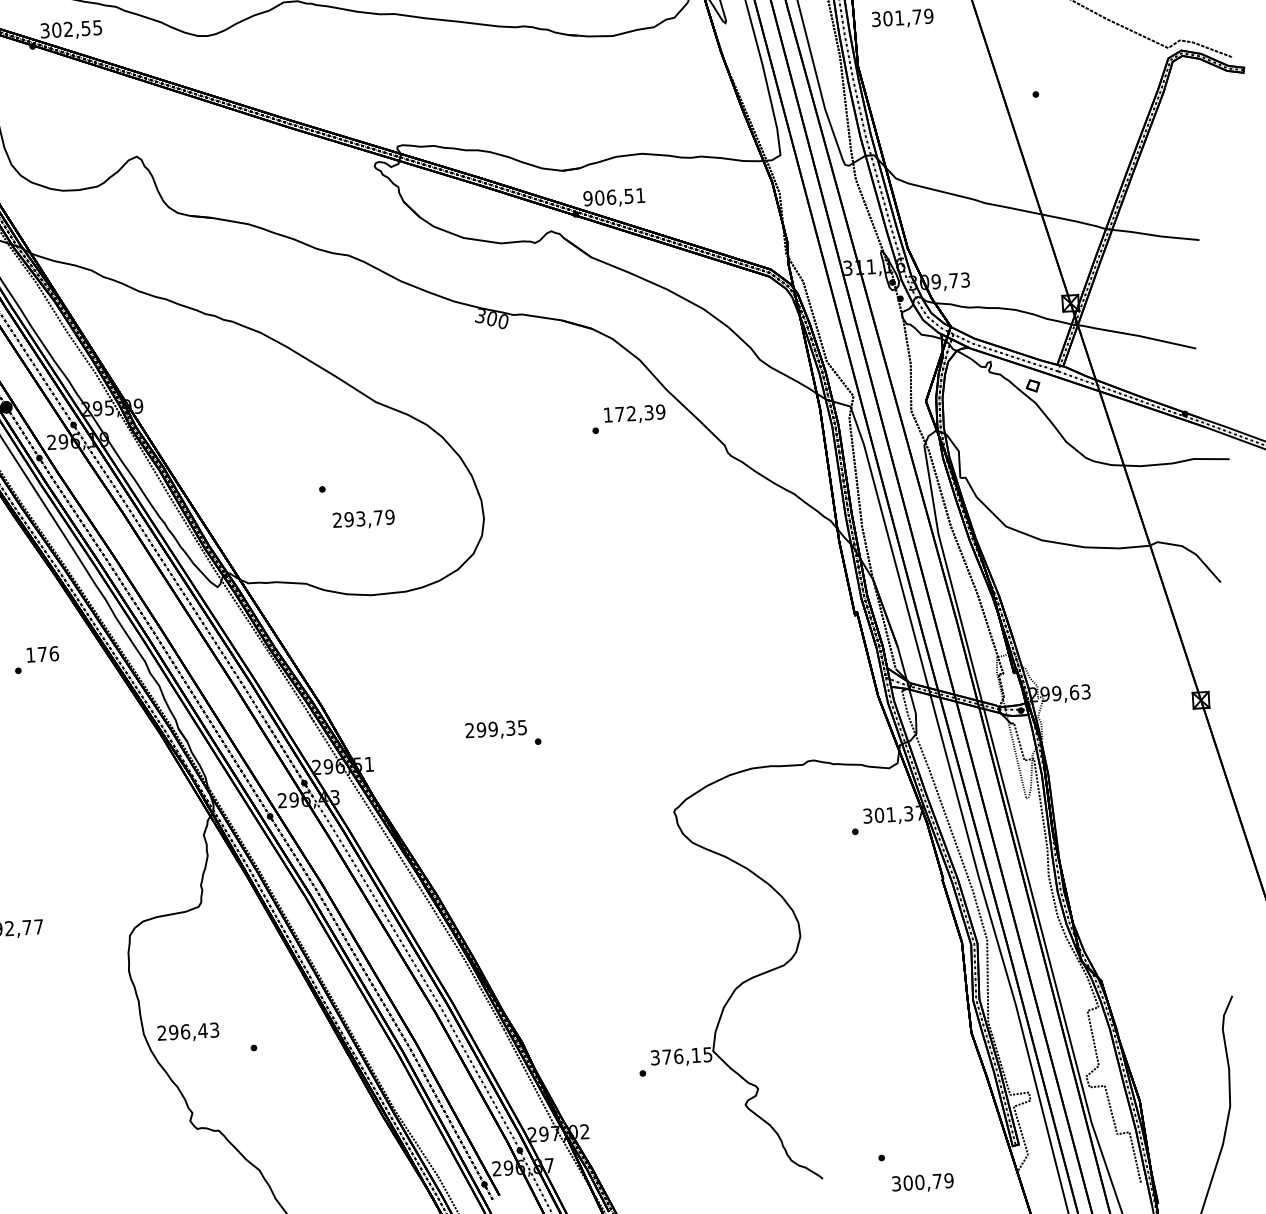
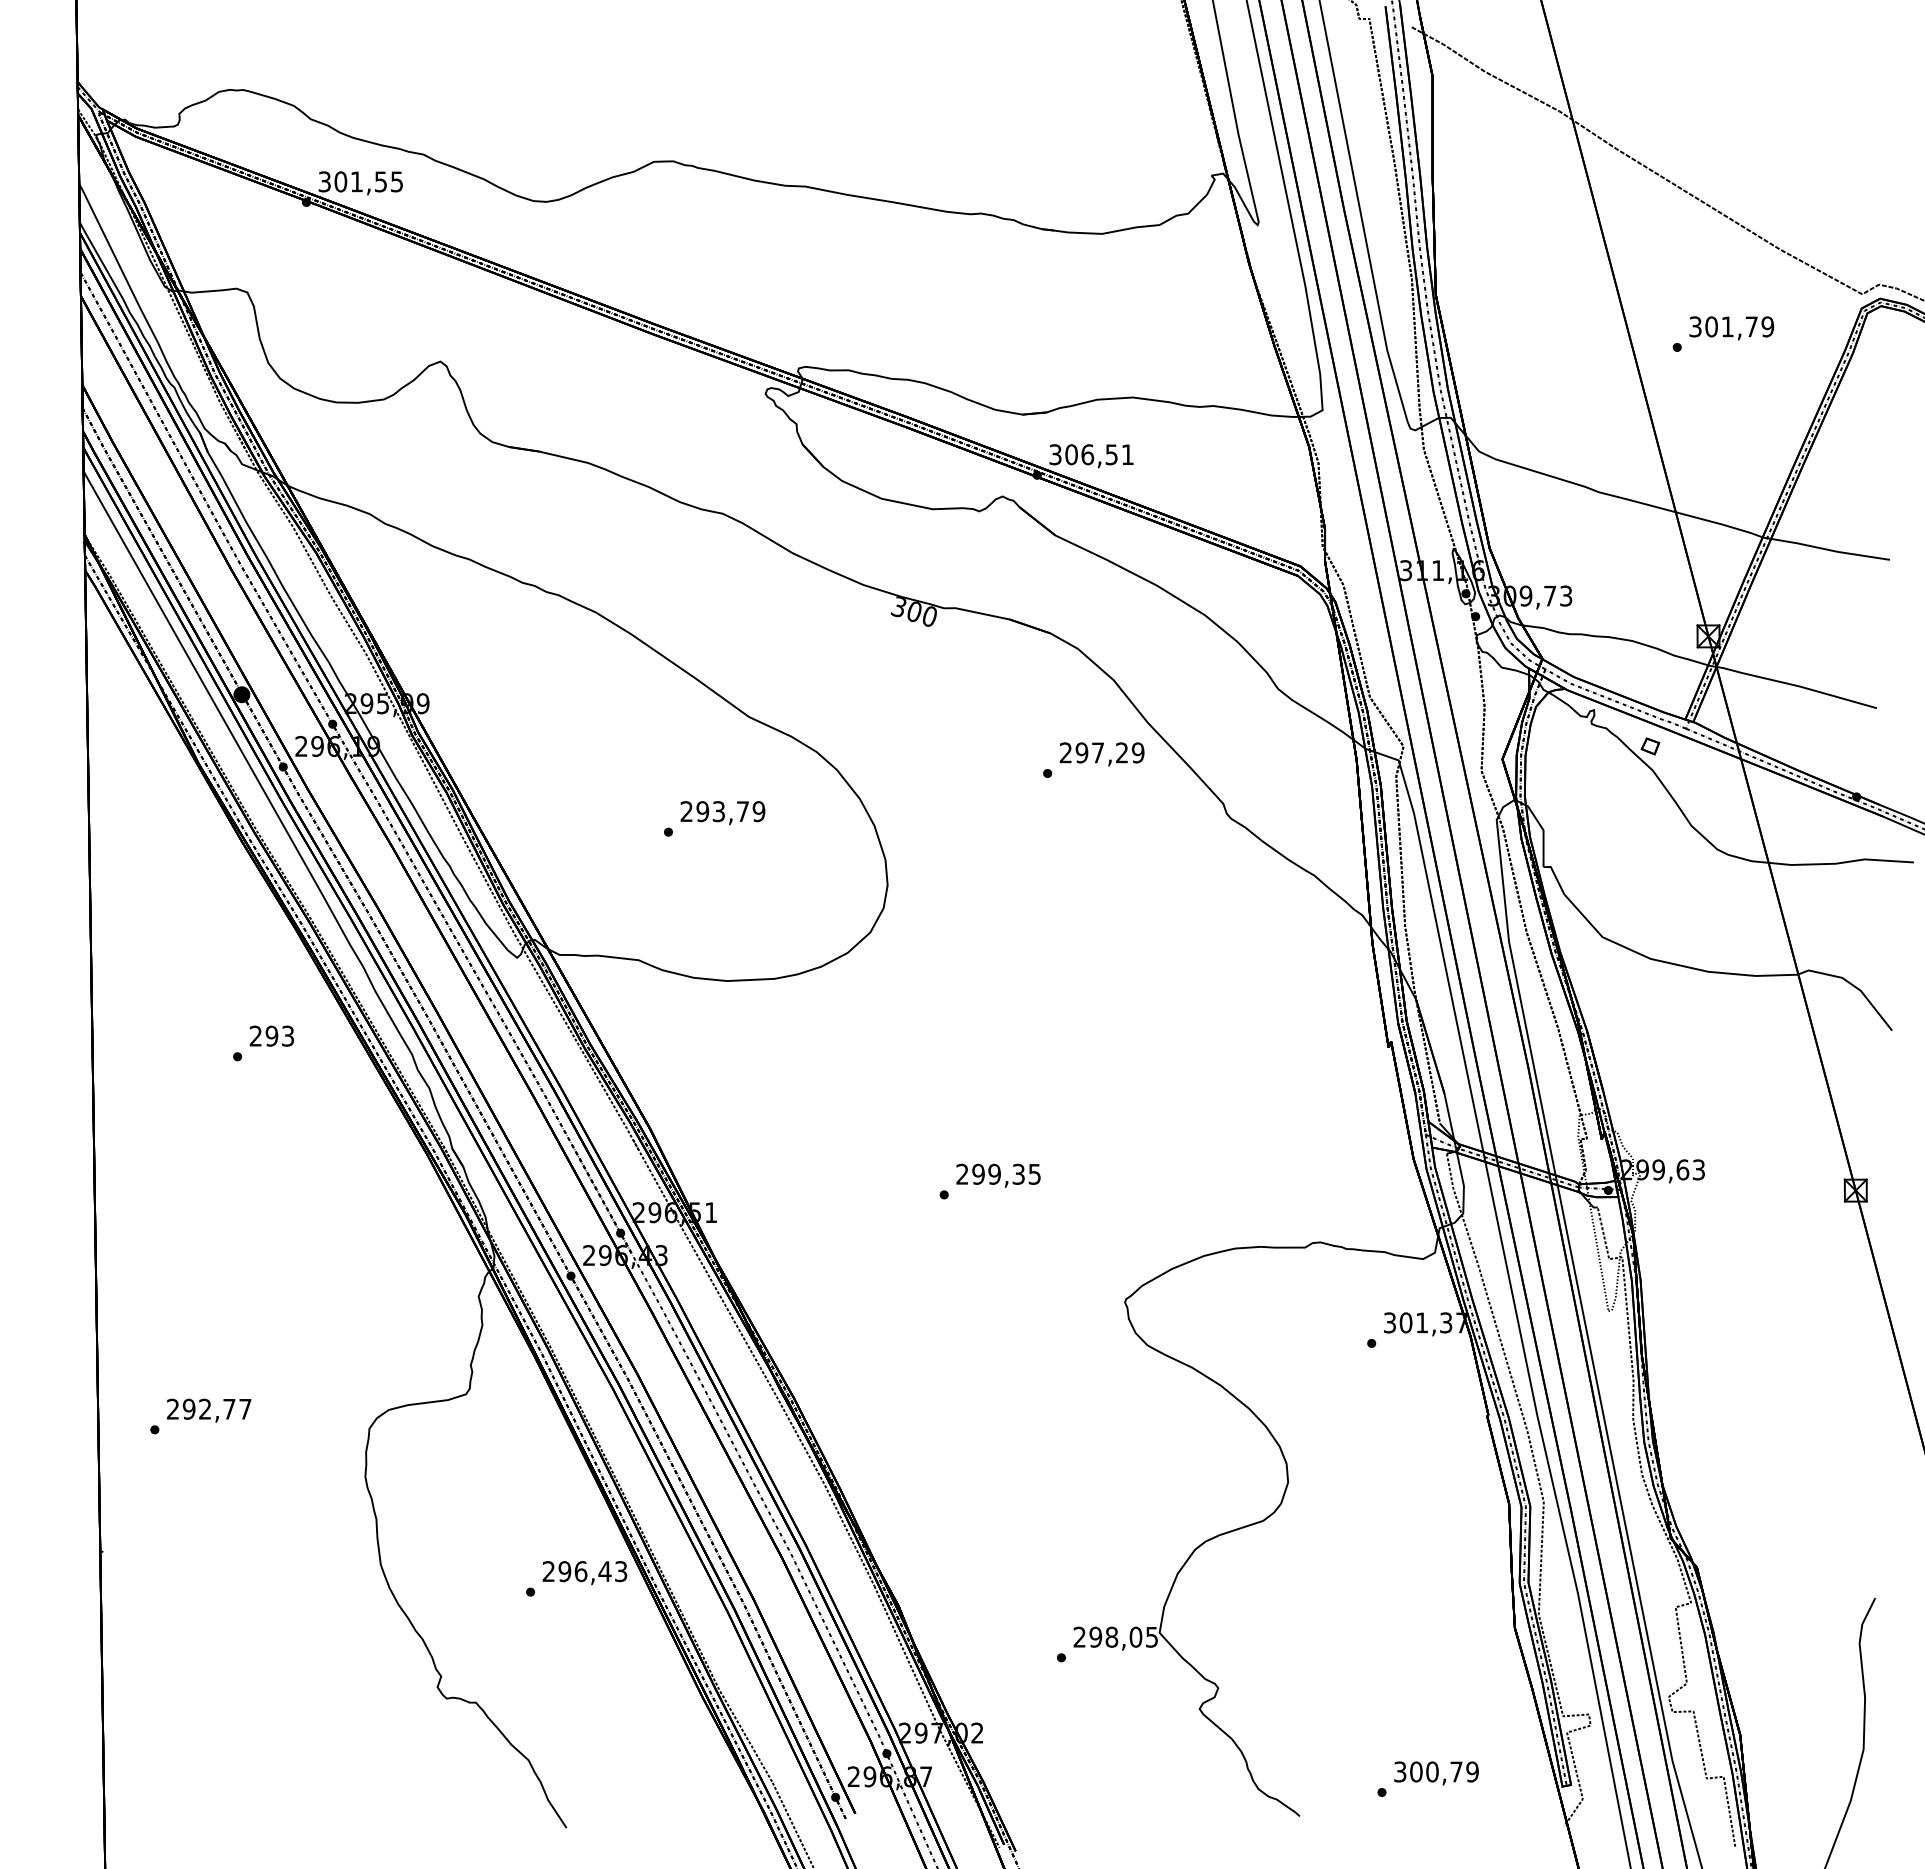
text: (902, 19) -> (1731, 328), moved
text: (68, 29) -> (356, 181), 302,55 -> 301,55
text: (588, 198) -> (1055, 454), 906,51 -> 306,51
text: (628, 413) -> (1093, 752), 172,39 -> 297,29
text: (363, 520) -> (722, 813), moved
text: (42, 653) -> (271, 1035), 176 -> 293
text: (496, 729) -> (998, 1175), moved
text: (188, 1032) -> (584, 1572), moved
text: (675, 1056) -> (1107, 1636), 376,15 -> 298,05
text: (922, 1183) -> (1436, 1773), moved

